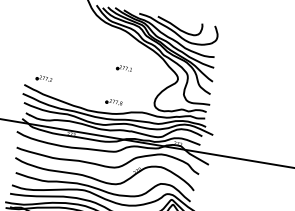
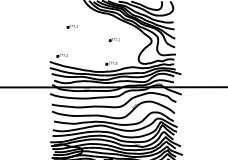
part: (64, 38) -> (71, 26), added

